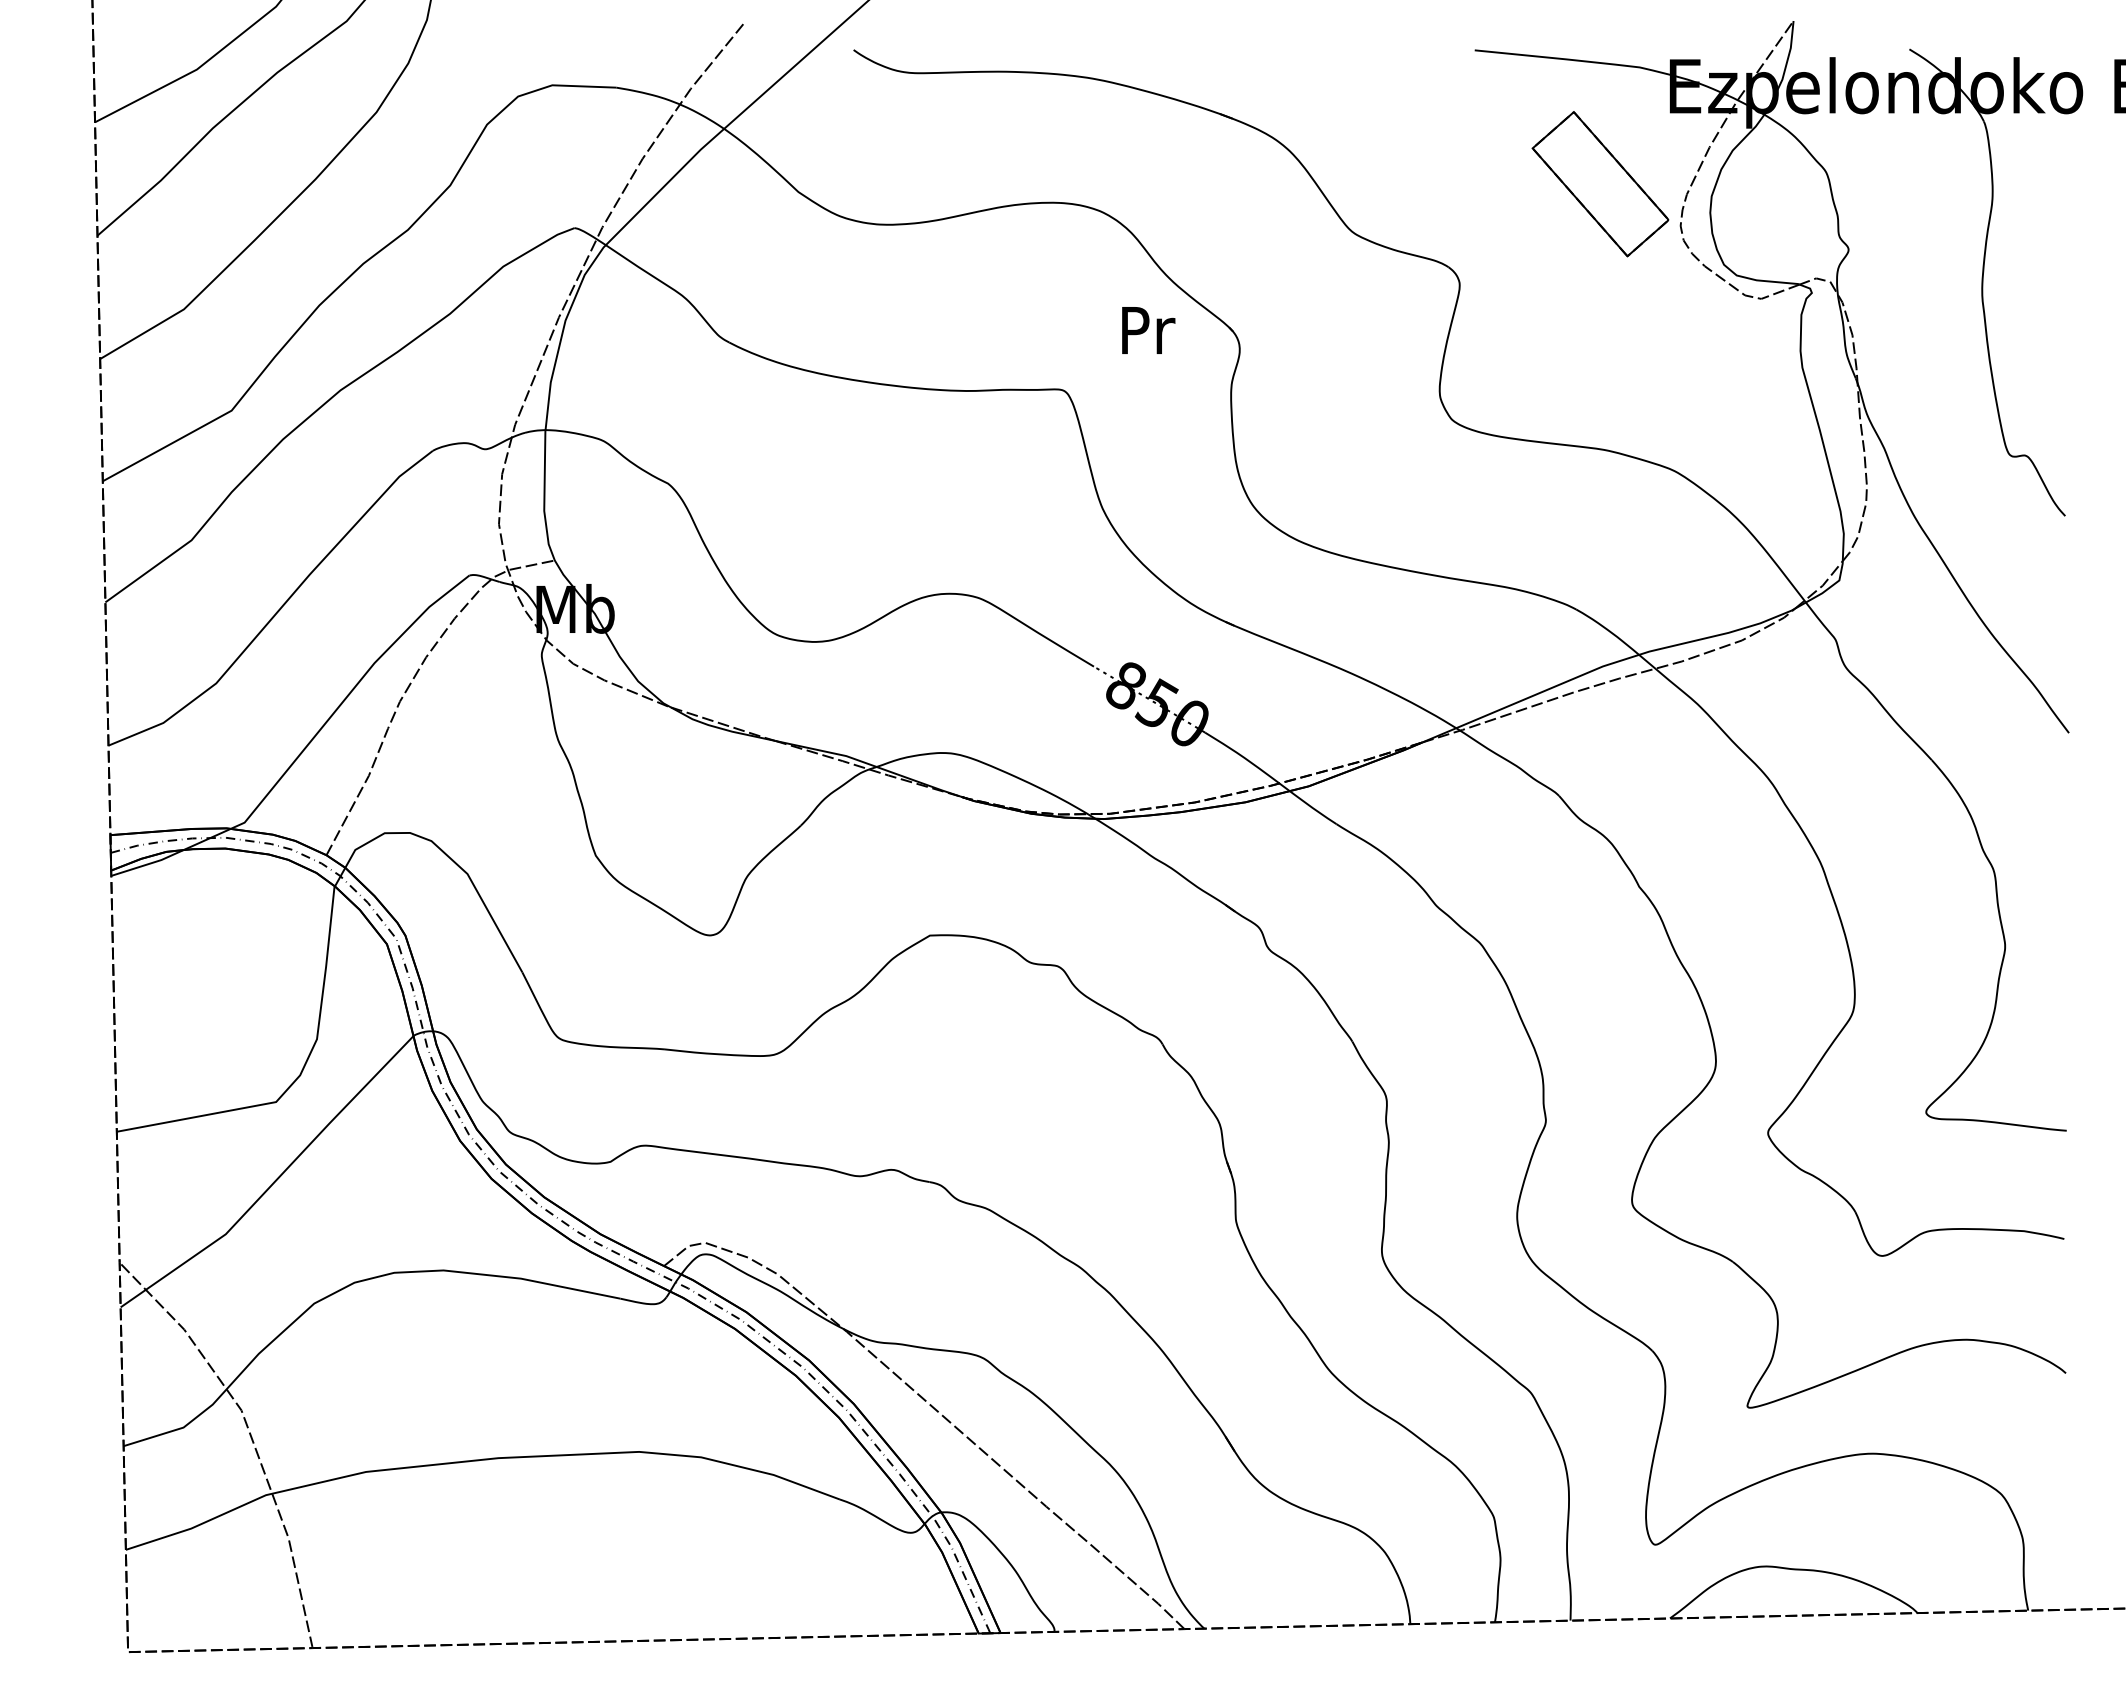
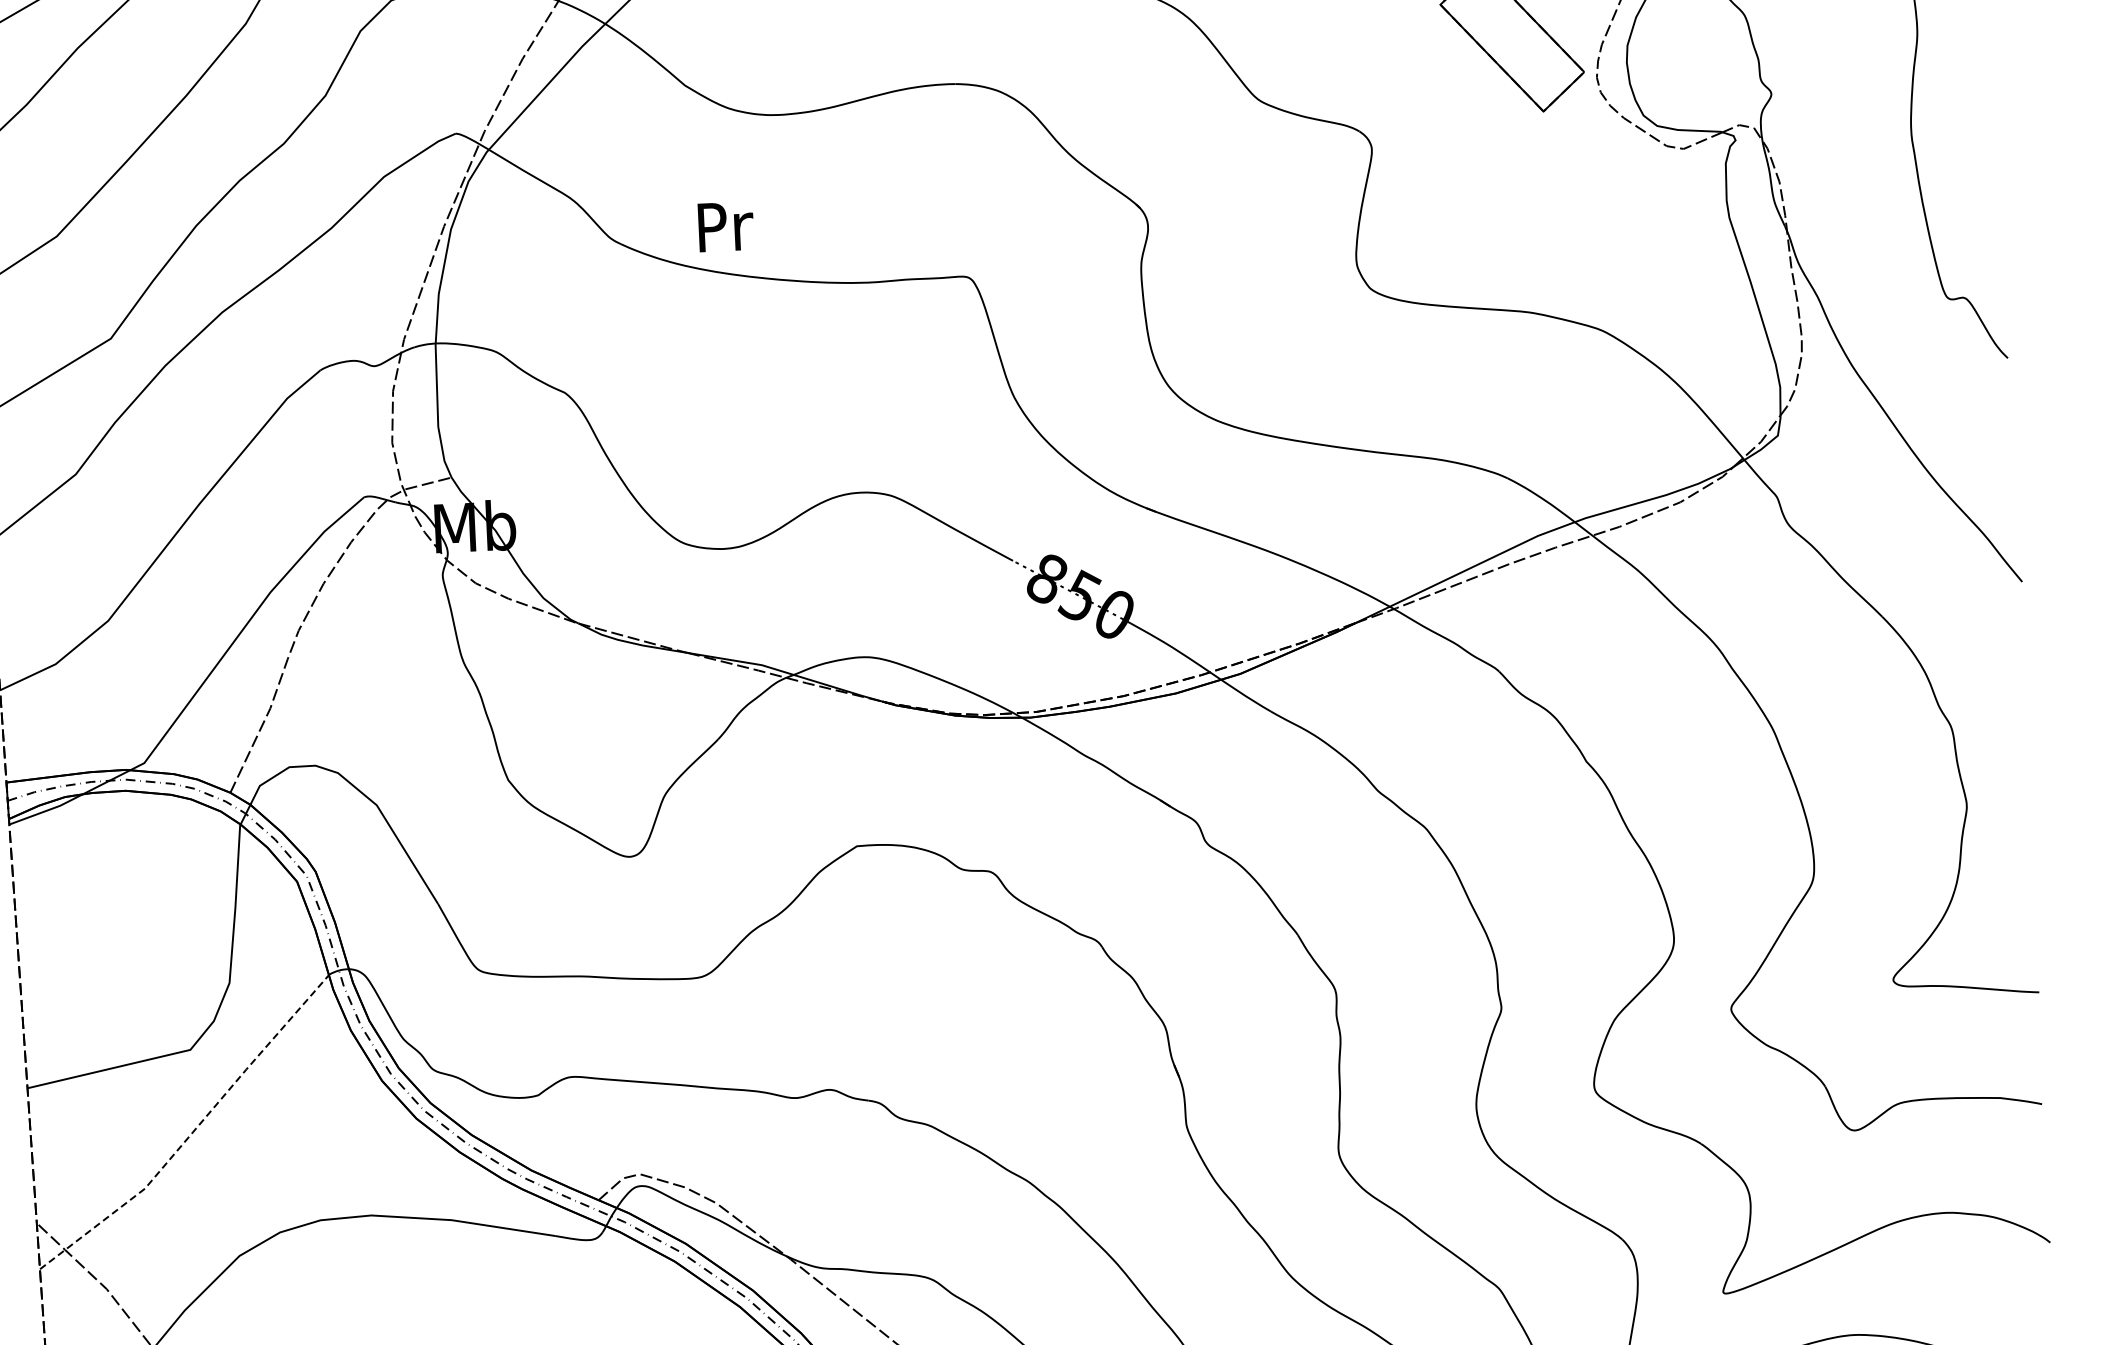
text: (1148, 330) -> (725, 226), moved
line: (275, 1181) -> (193, 1131), solid -> dashed

